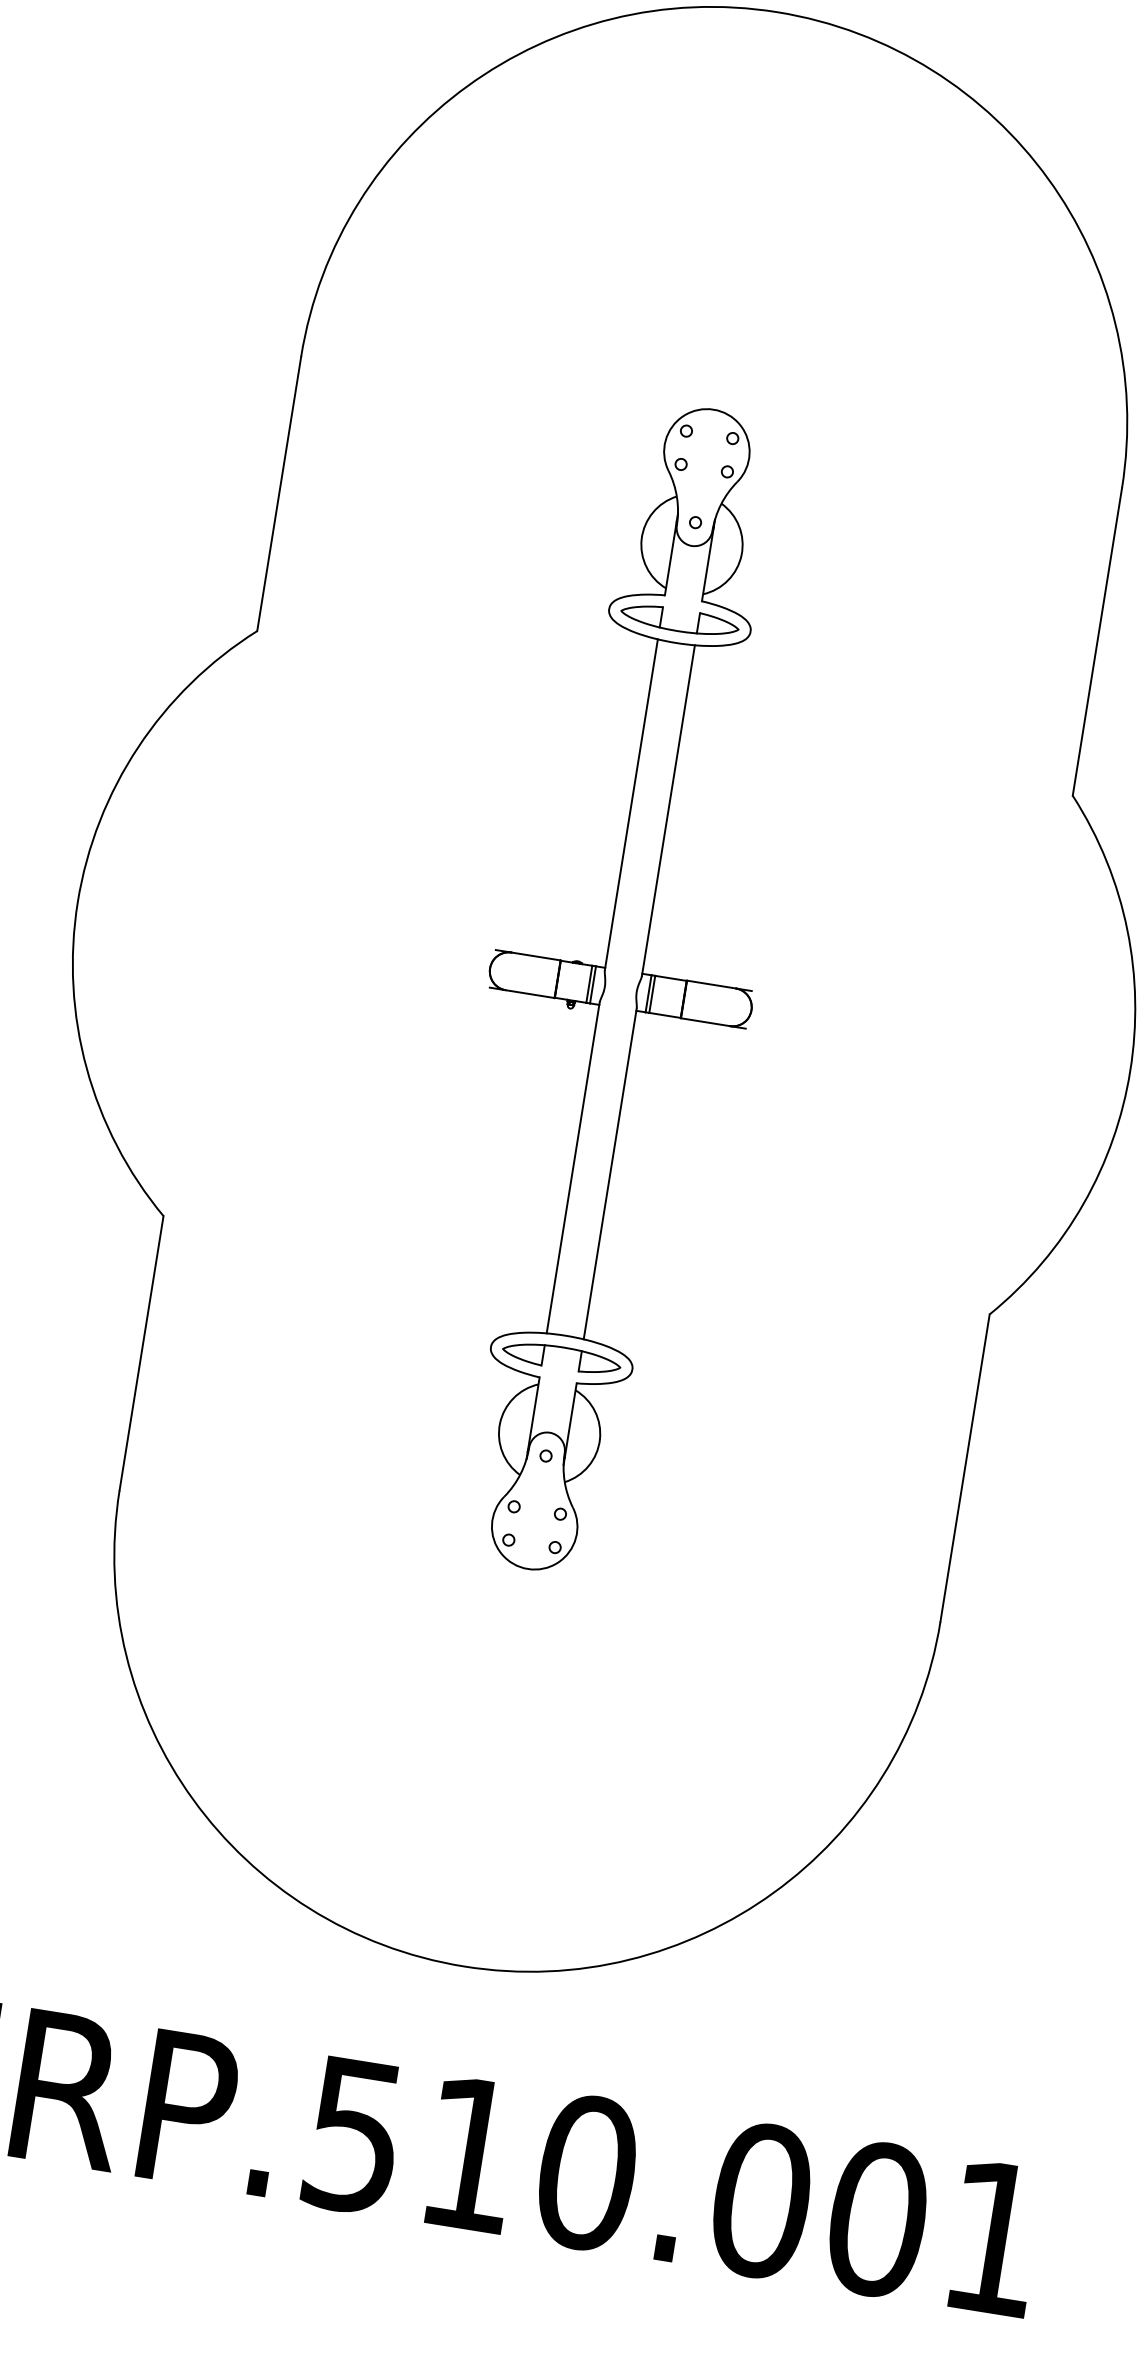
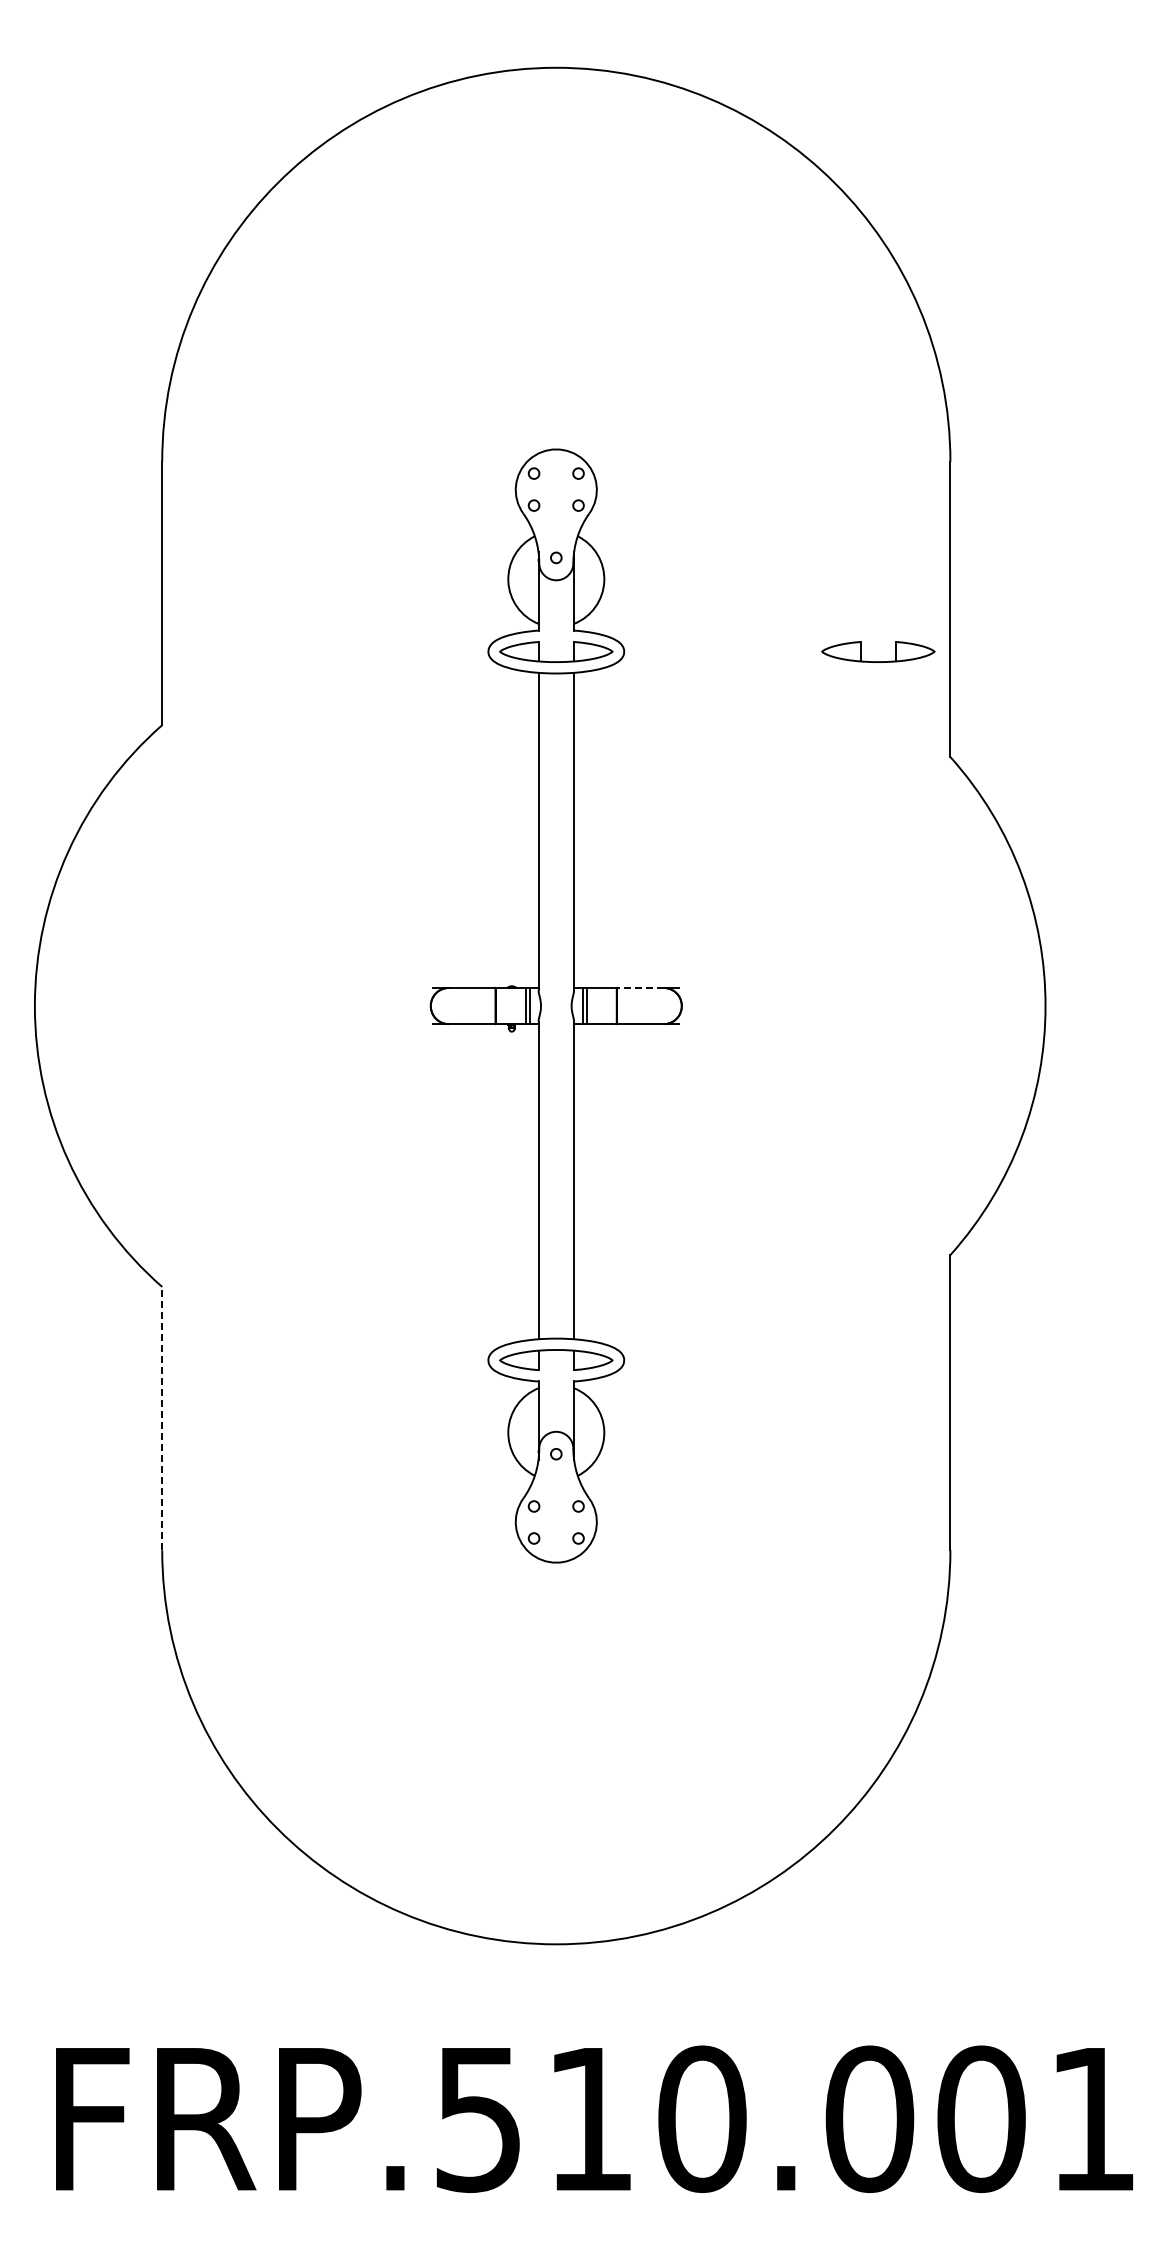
part: (1013, 684) -> (878, 661), added
line: (711, 985) -> (640, 988), solid -> dashed
line: (141, 1353) -> (162, 1418), solid -> dashed

